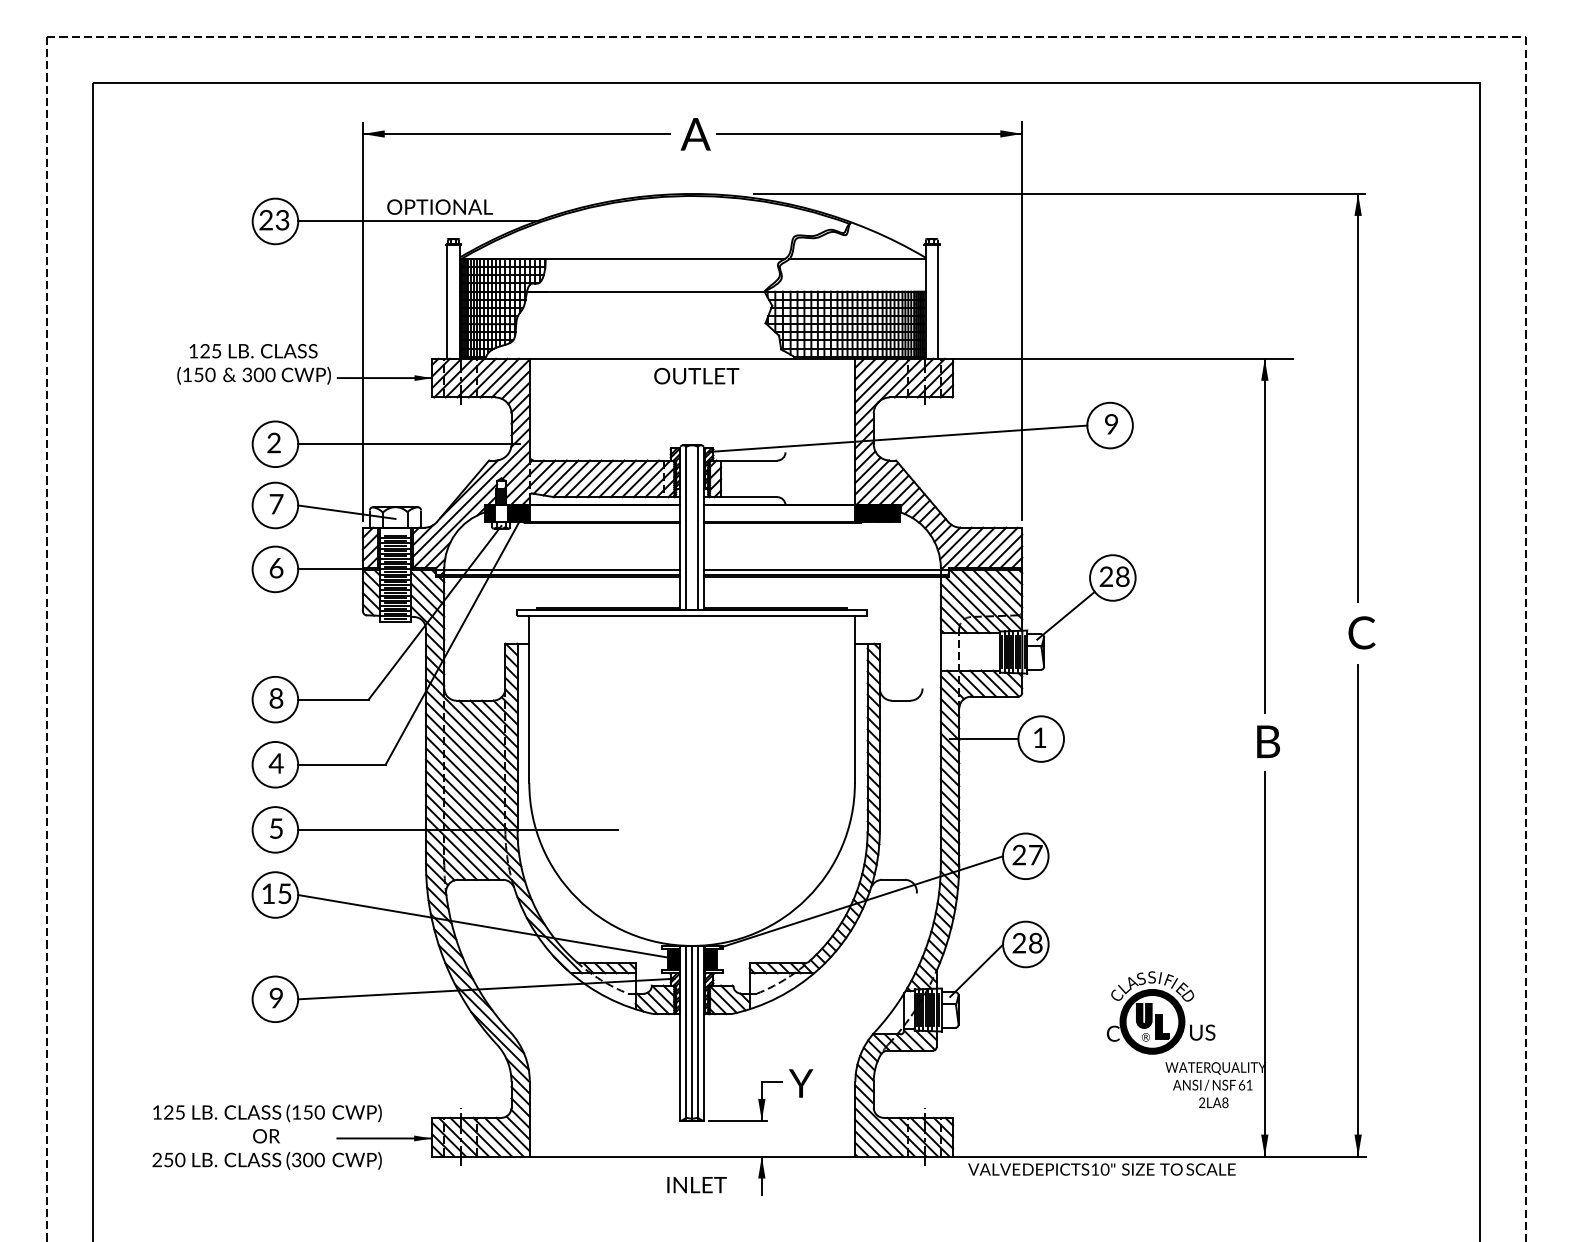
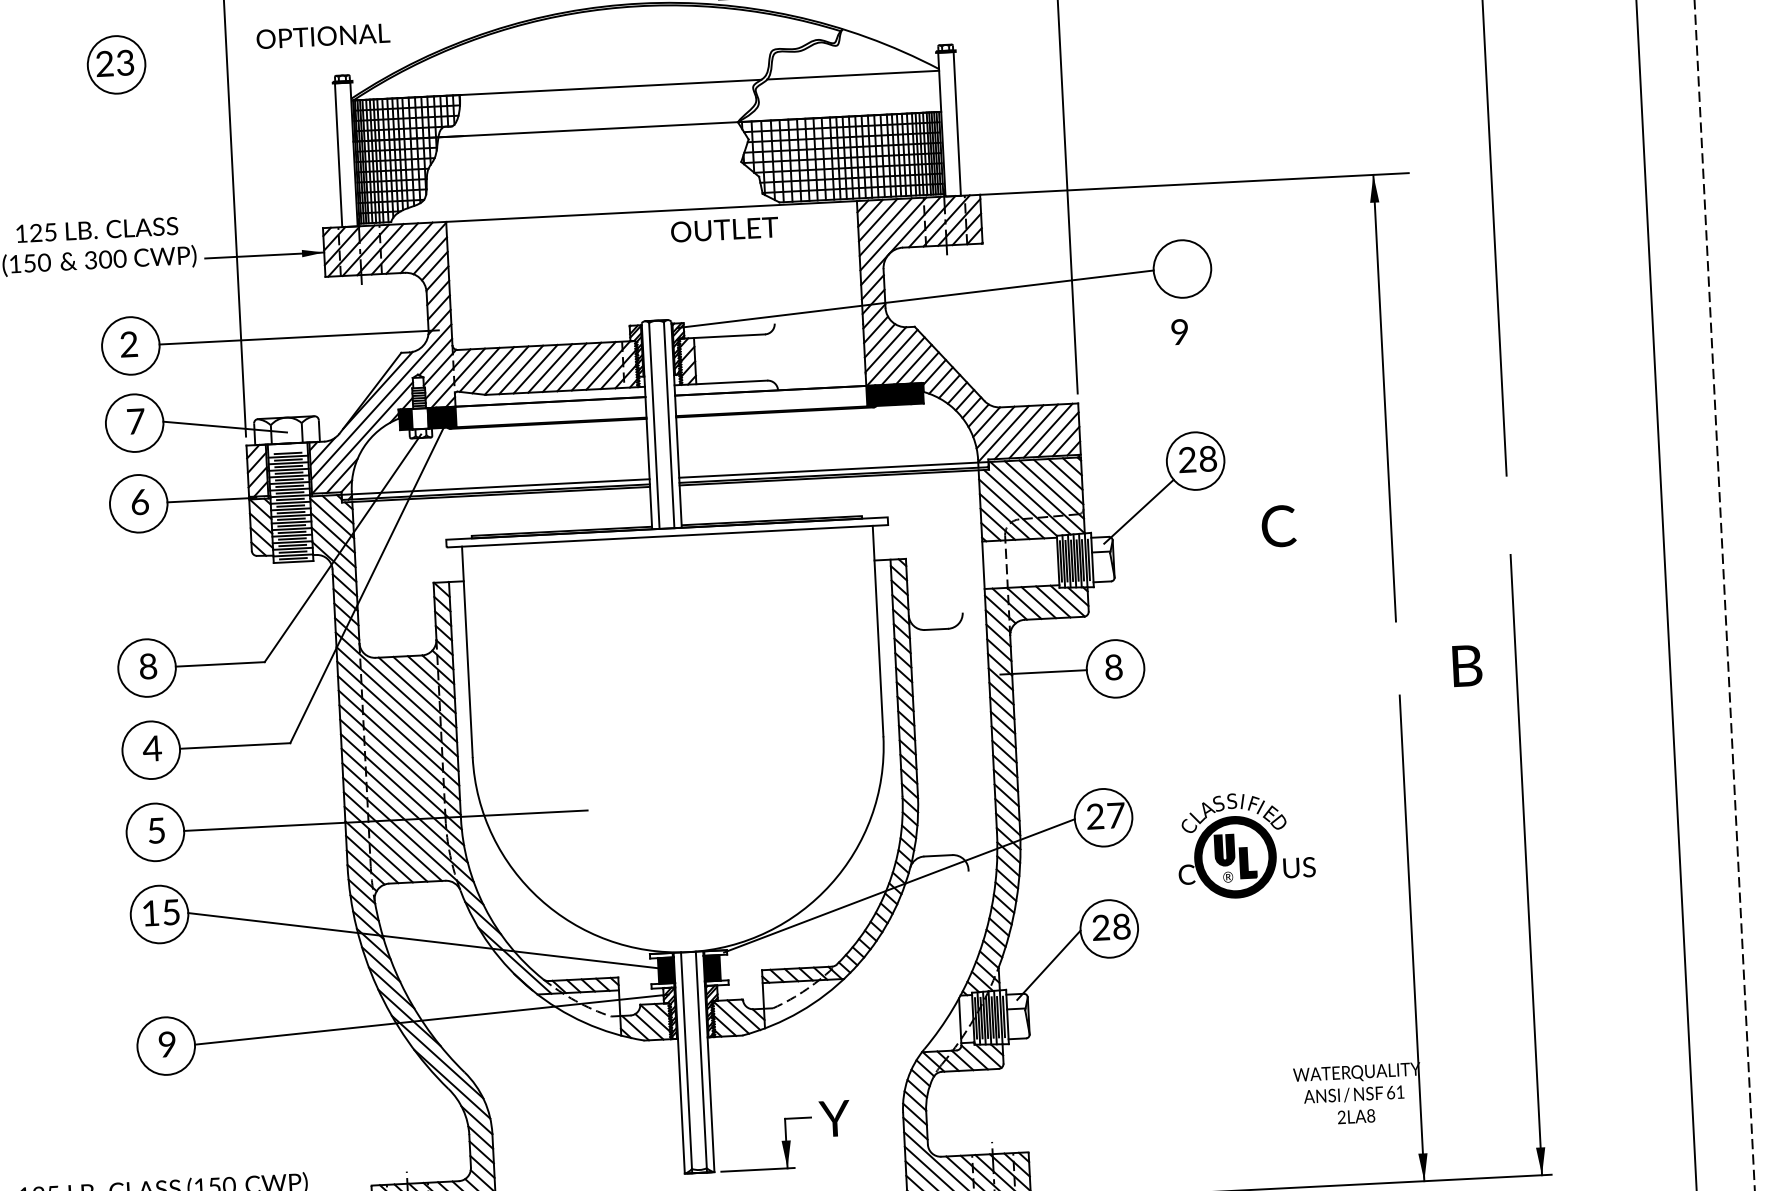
line: (418, 221) -> (297, 55), removed
text: (696, 376) -> (724, 230), moved
text: (1111, 424) -> (1179, 332), moved
text: (1361, 632) -> (1278, 525), moved
text: (1039, 737) -> (1113, 667), 1 -> 8
text: (1268, 741) -> (1467, 665), moved
part: (1161, 1012) -> (1246, 844), moved
line: (692, 1032) -> (694, 1061), removed

